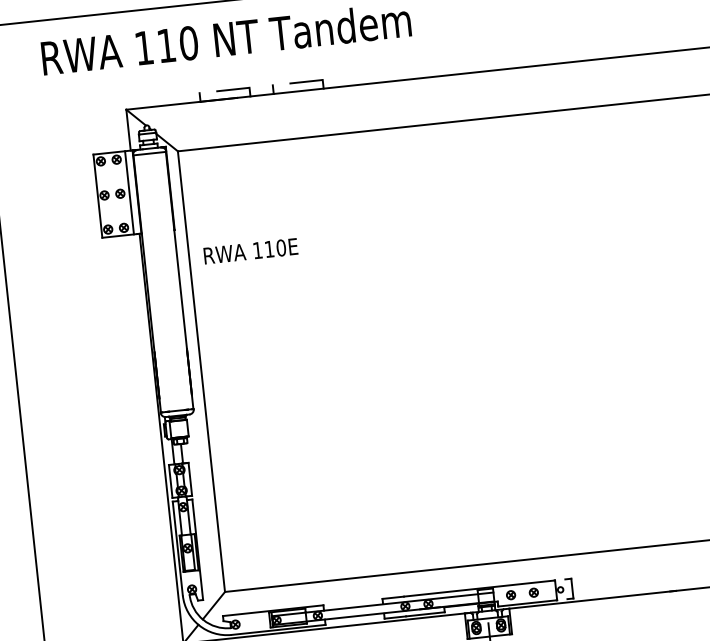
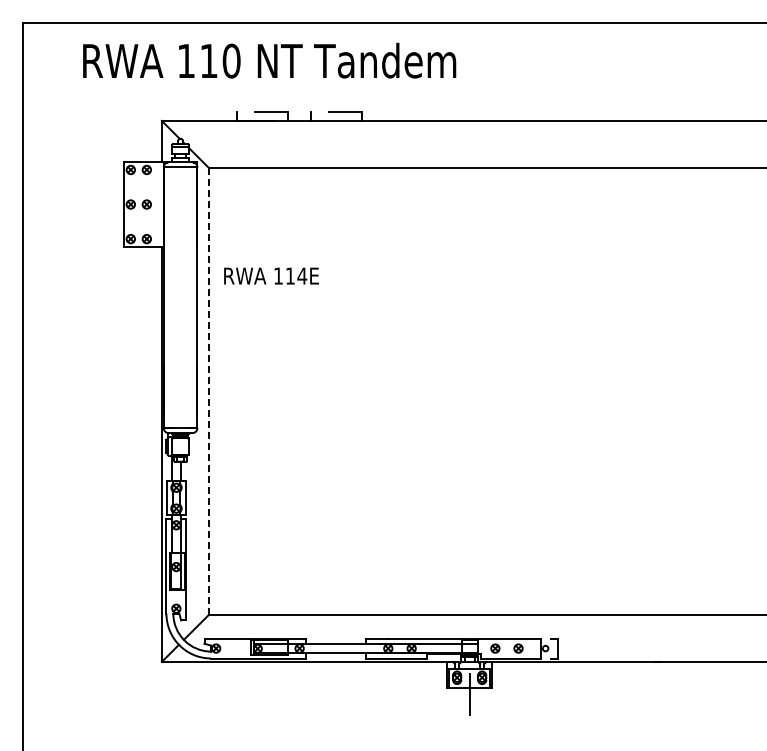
line: (129, 192) -> (156, 204), removed
text: (281, 247) -> (302, 275), 110E -> 114E
line: (201, 370) -> (209, 390), solid -> dashed

